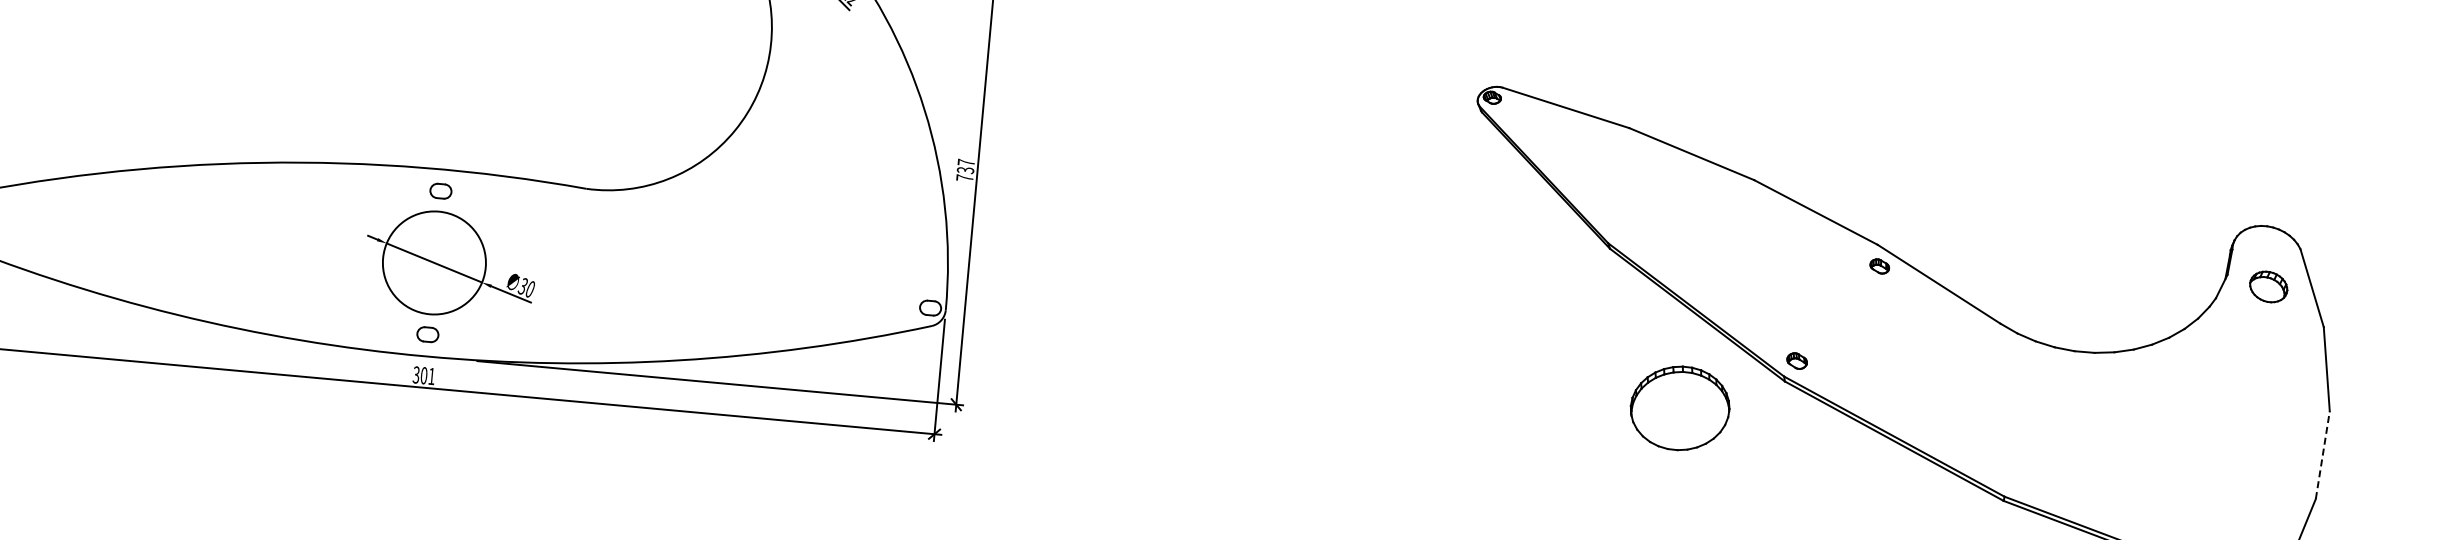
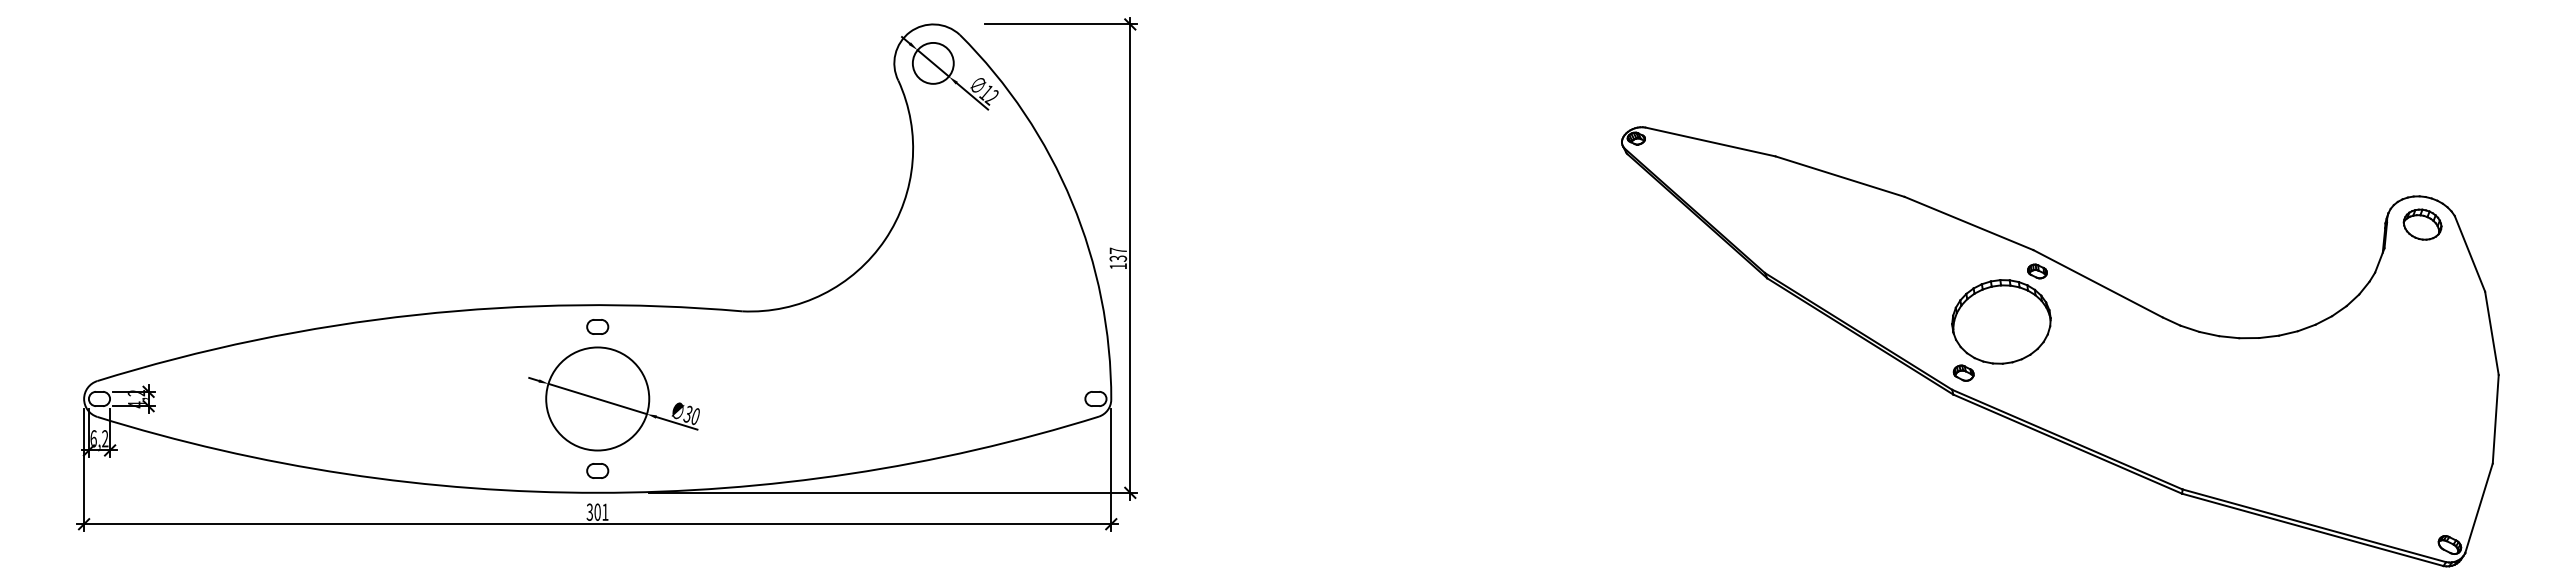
text: (964, 178) -> (1117, 266), 737 -> 137
part: (2268, 286) -> (2422, 224), moved
part: (1680, 407) -> (2001, 321), moved
line: (2322, 454) -> (2495, 418), dashed -> solid

